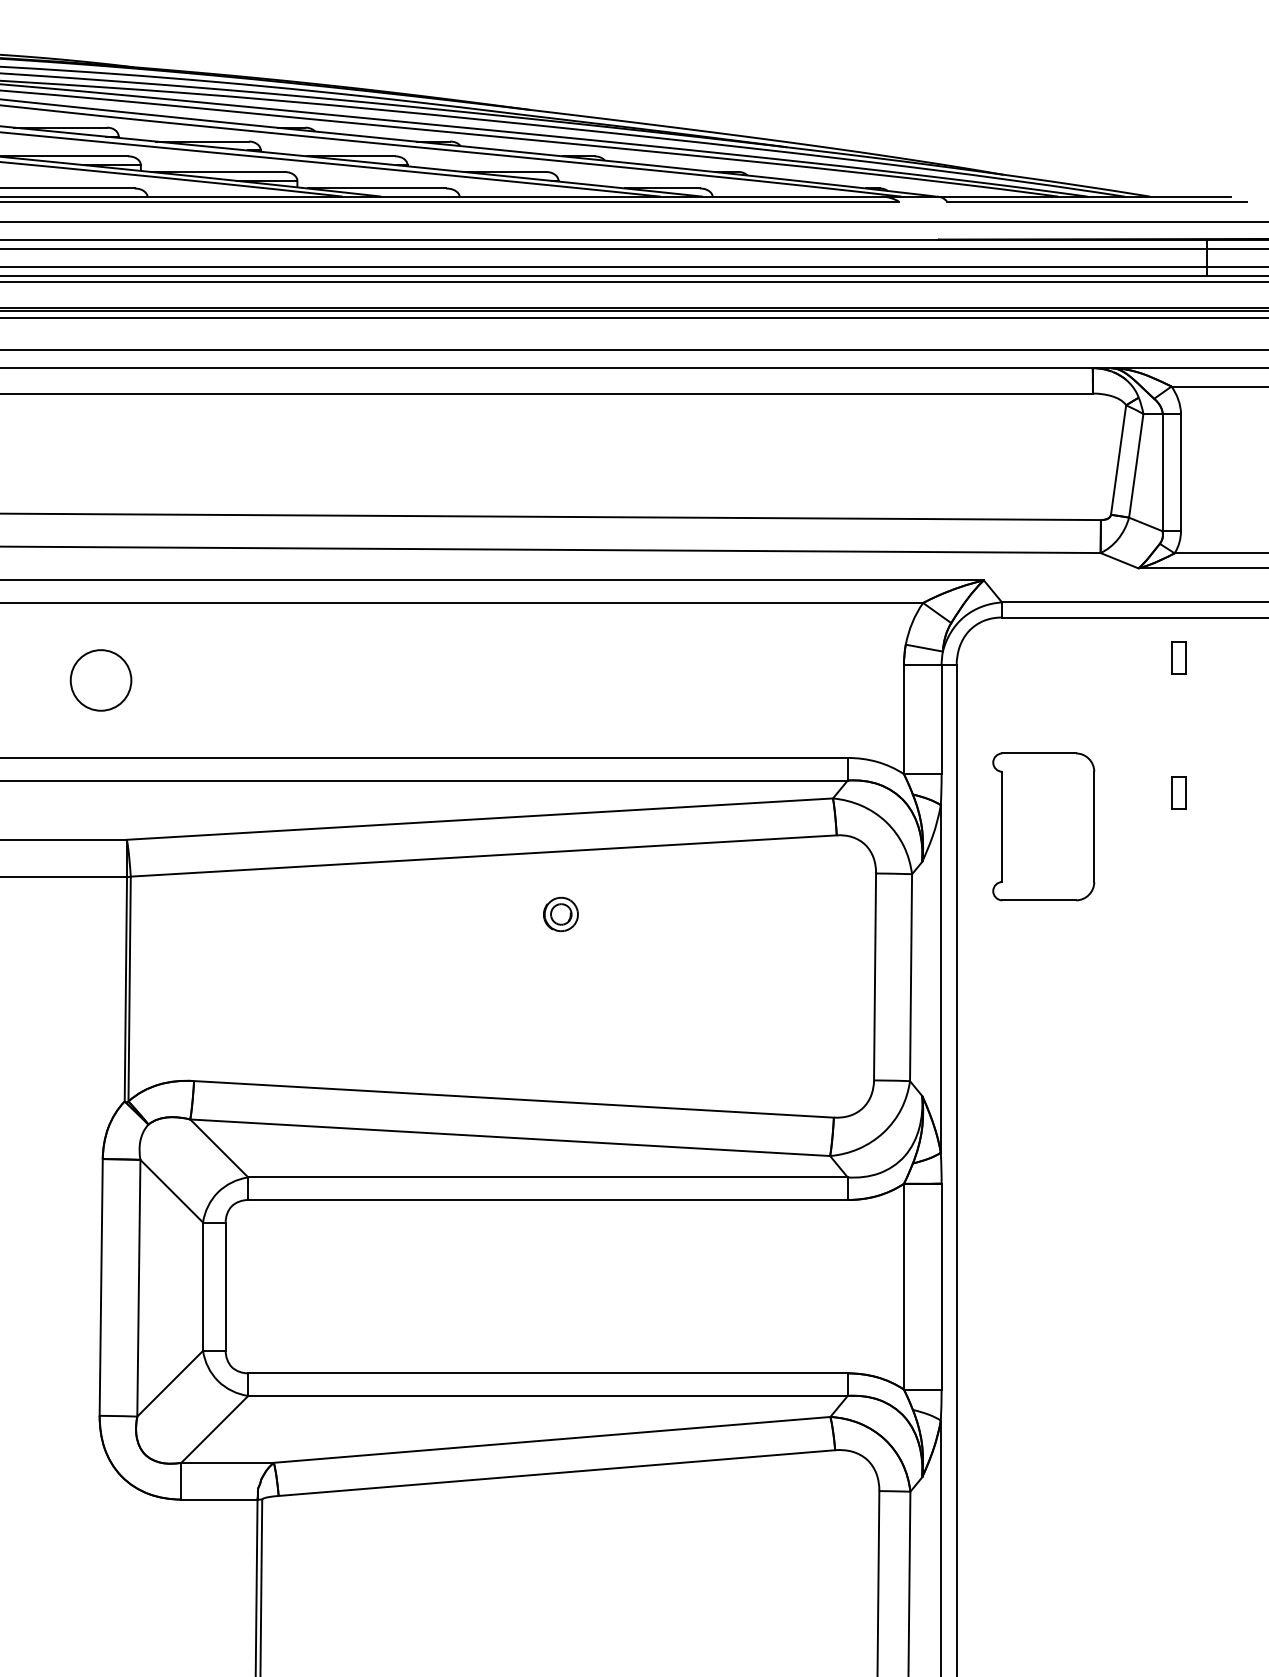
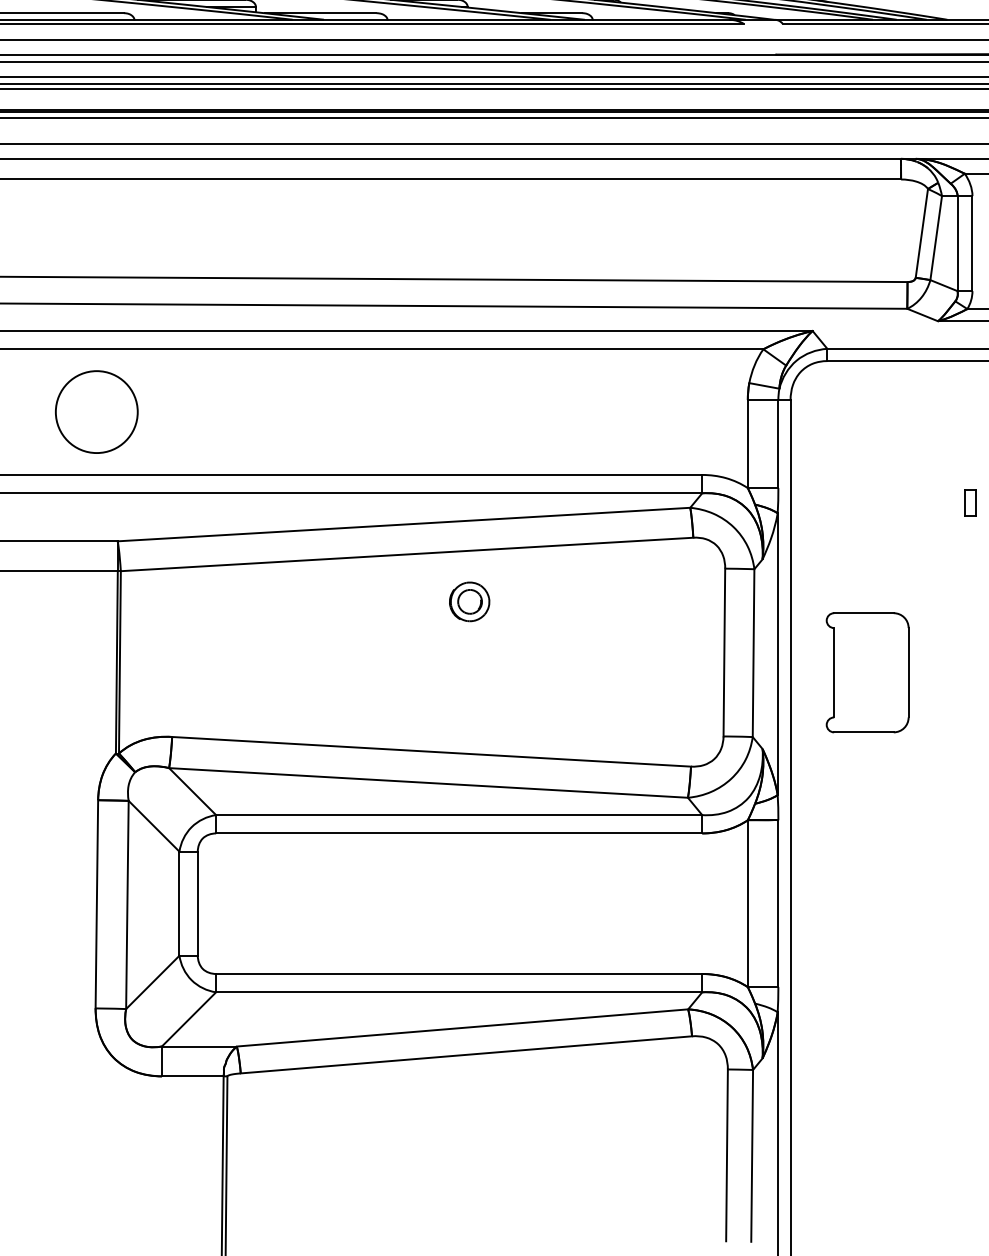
part: (1178, 657) -> (970, 393), removed
circle: (100, 680) -> (96, 412), size x1.67
part: (1043, 826) -> (867, 672), moved
part: (560, 914) -> (469, 601), size x1.43

